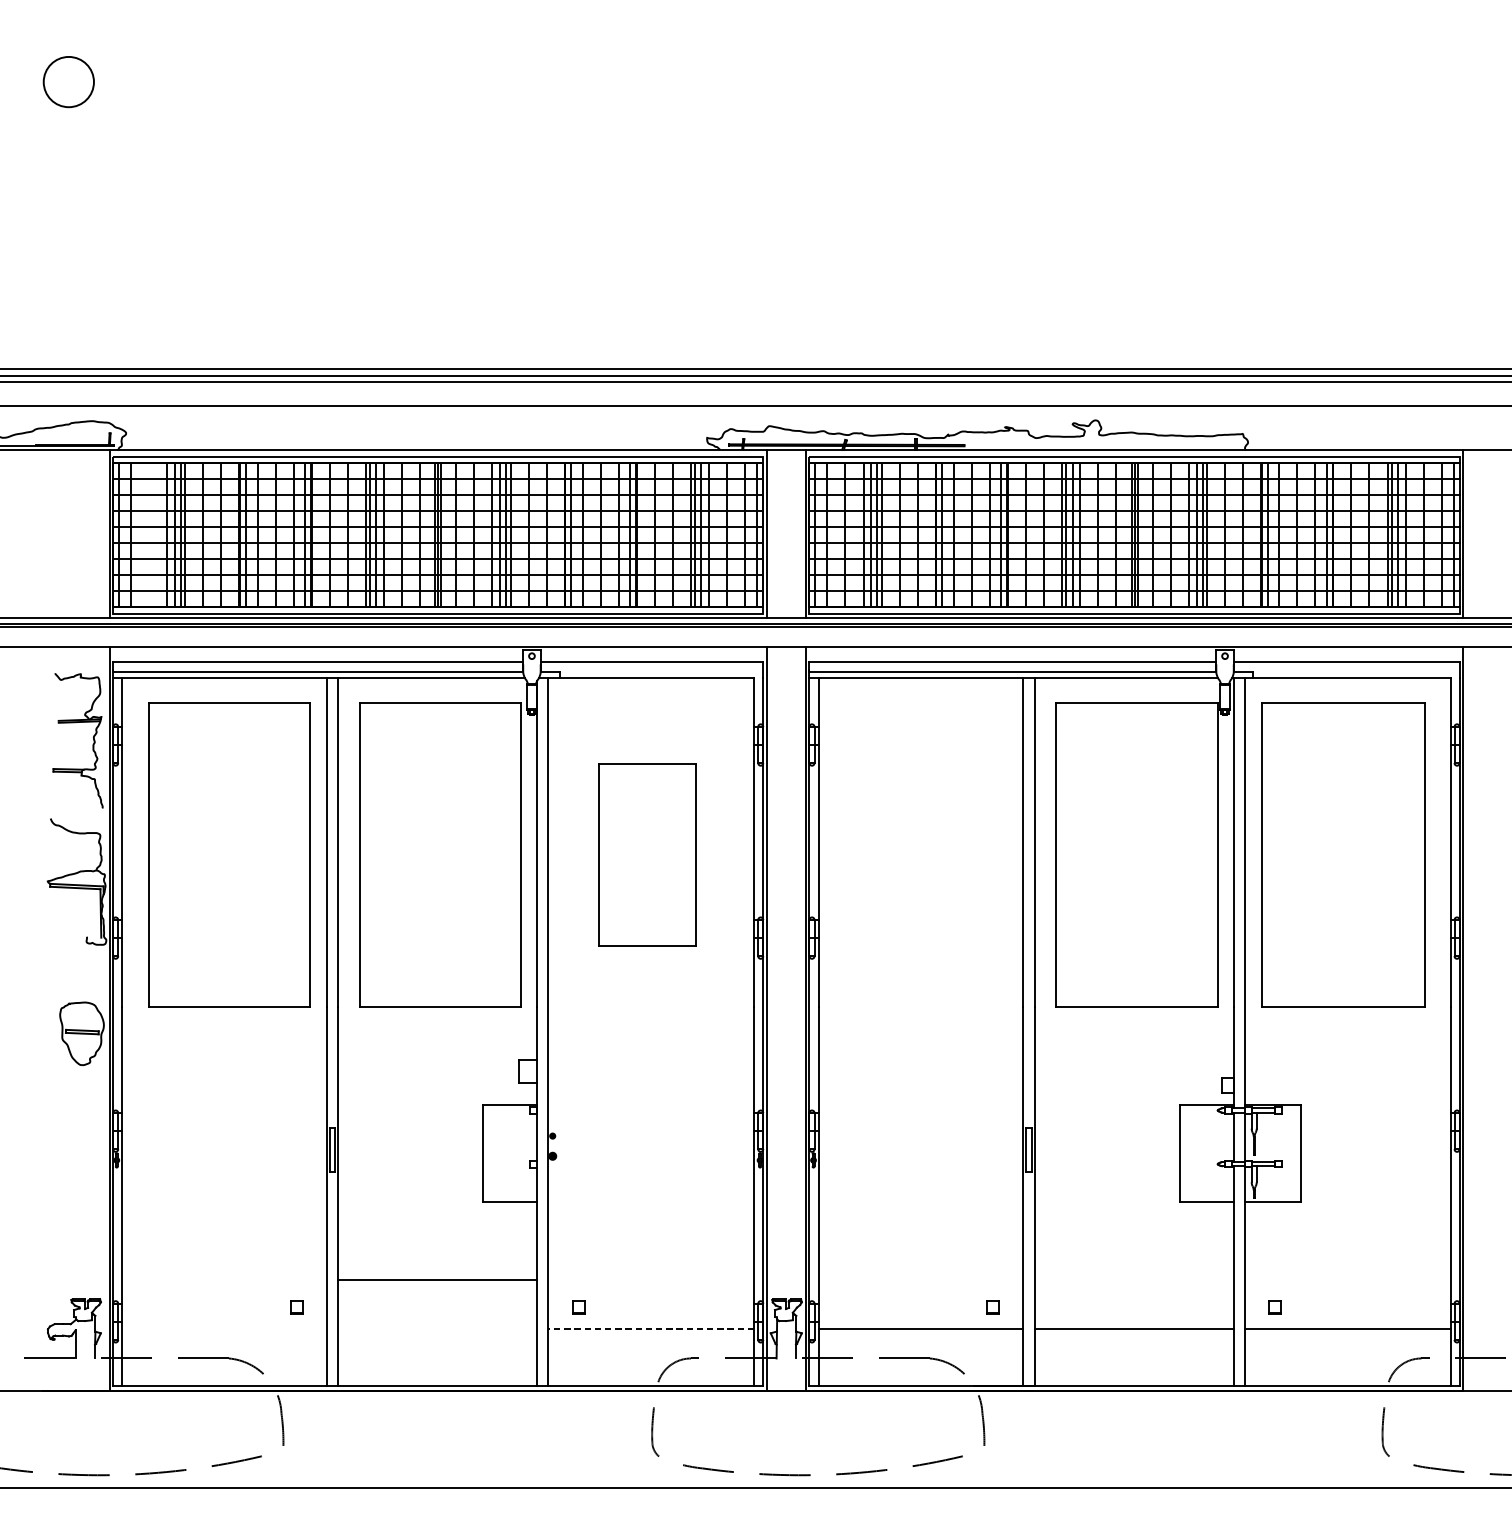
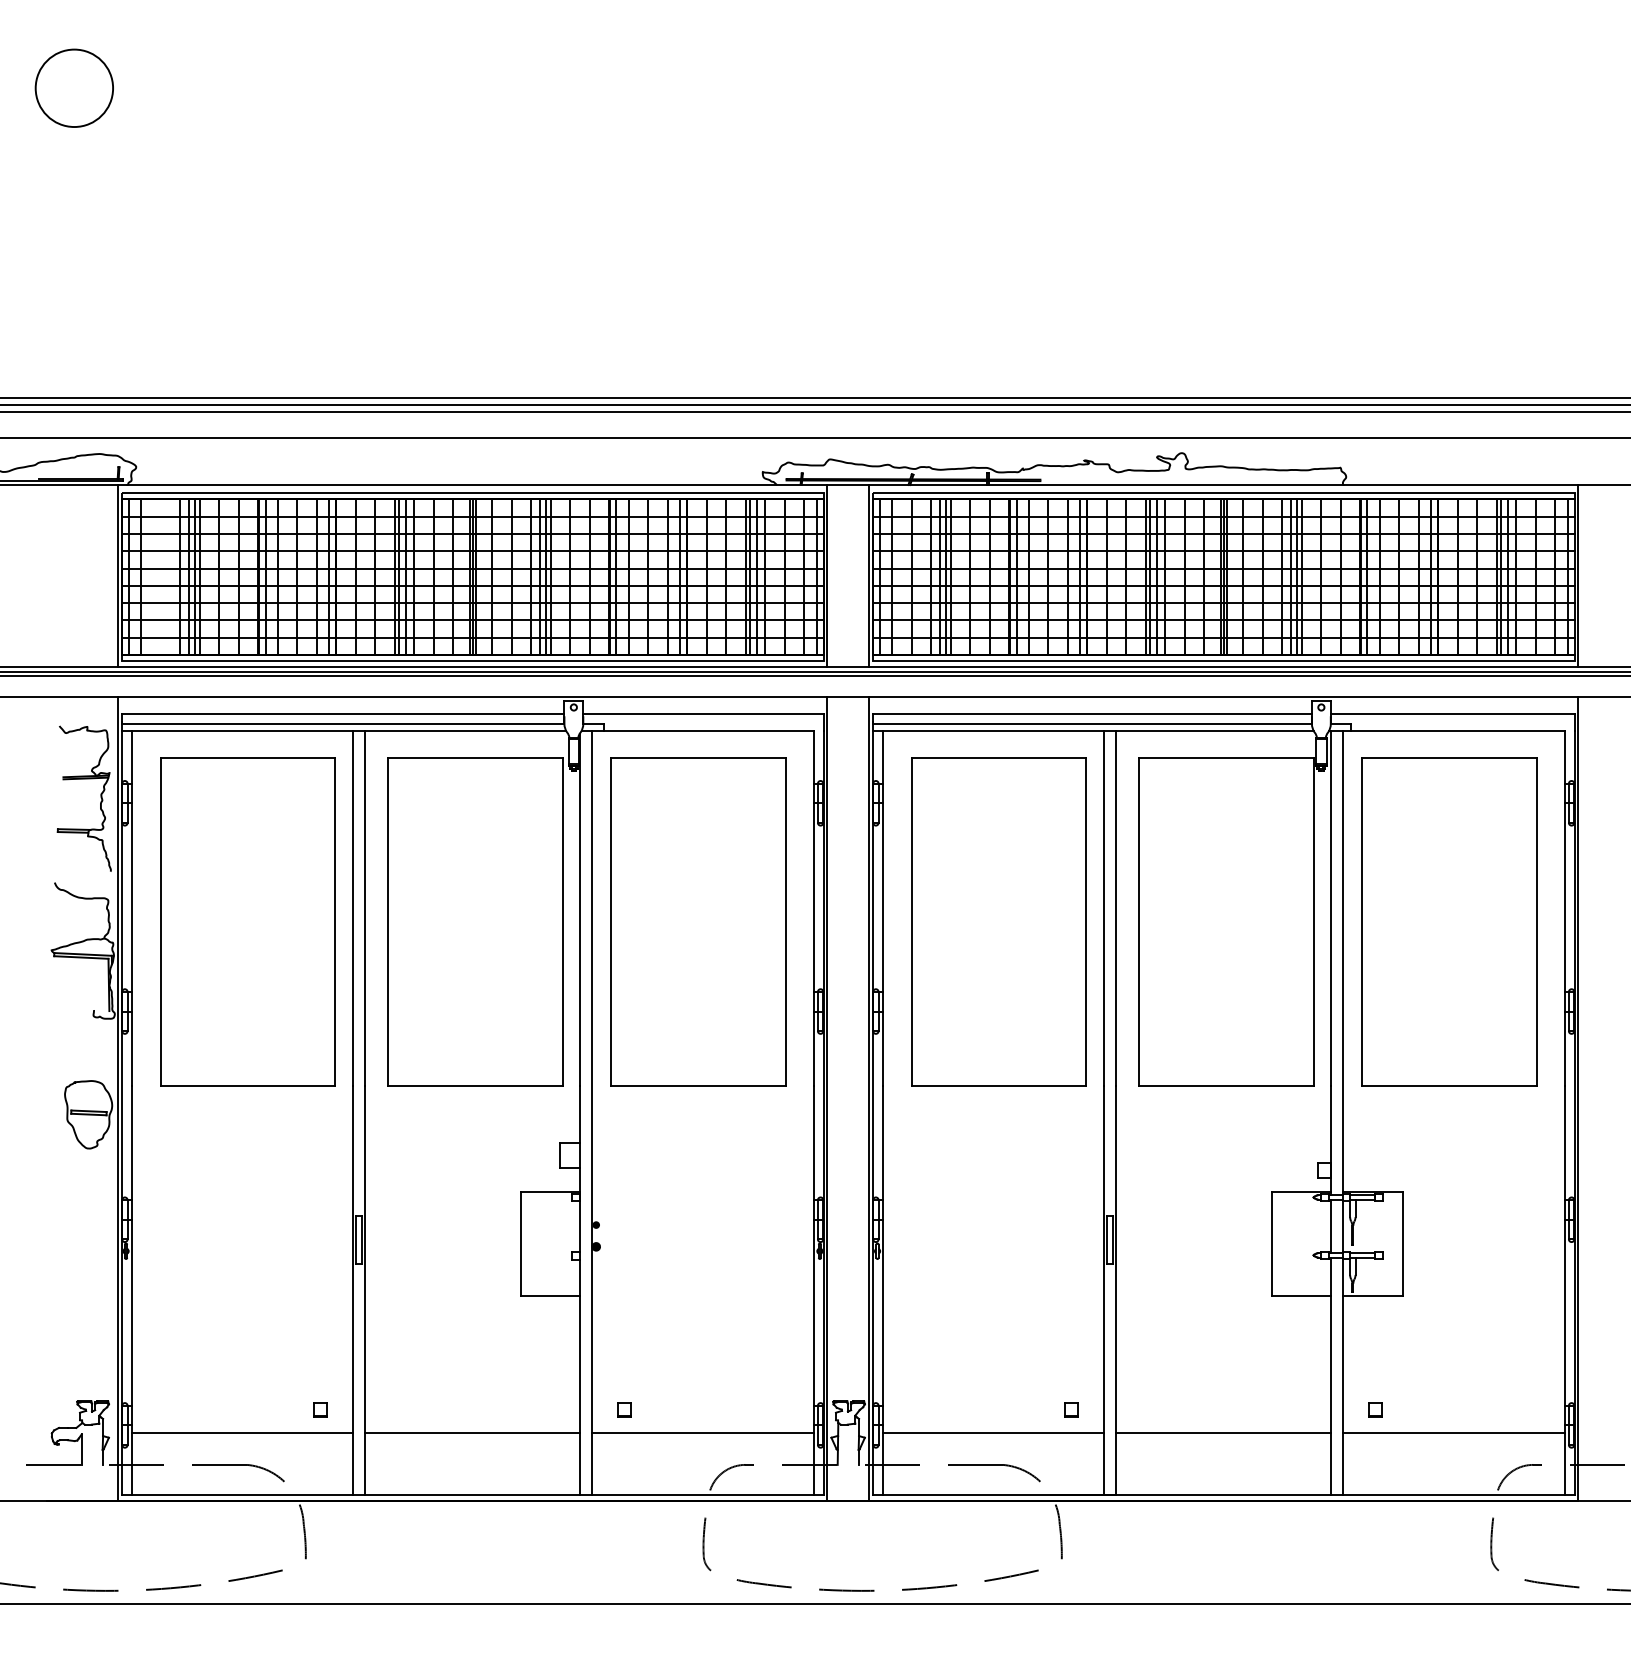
circle: (68, 82) -> (74, 88), size x1.43
part: (647, 854) -> (698, 921), size x1.67
part: (925, 854) -> (998, 921), added
line: (437, 1280) -> (471, 1432), moved
line: (223, 1328) -> (241, 1432), added
line: (651, 1328) -> (702, 1432), dashed -> solid

